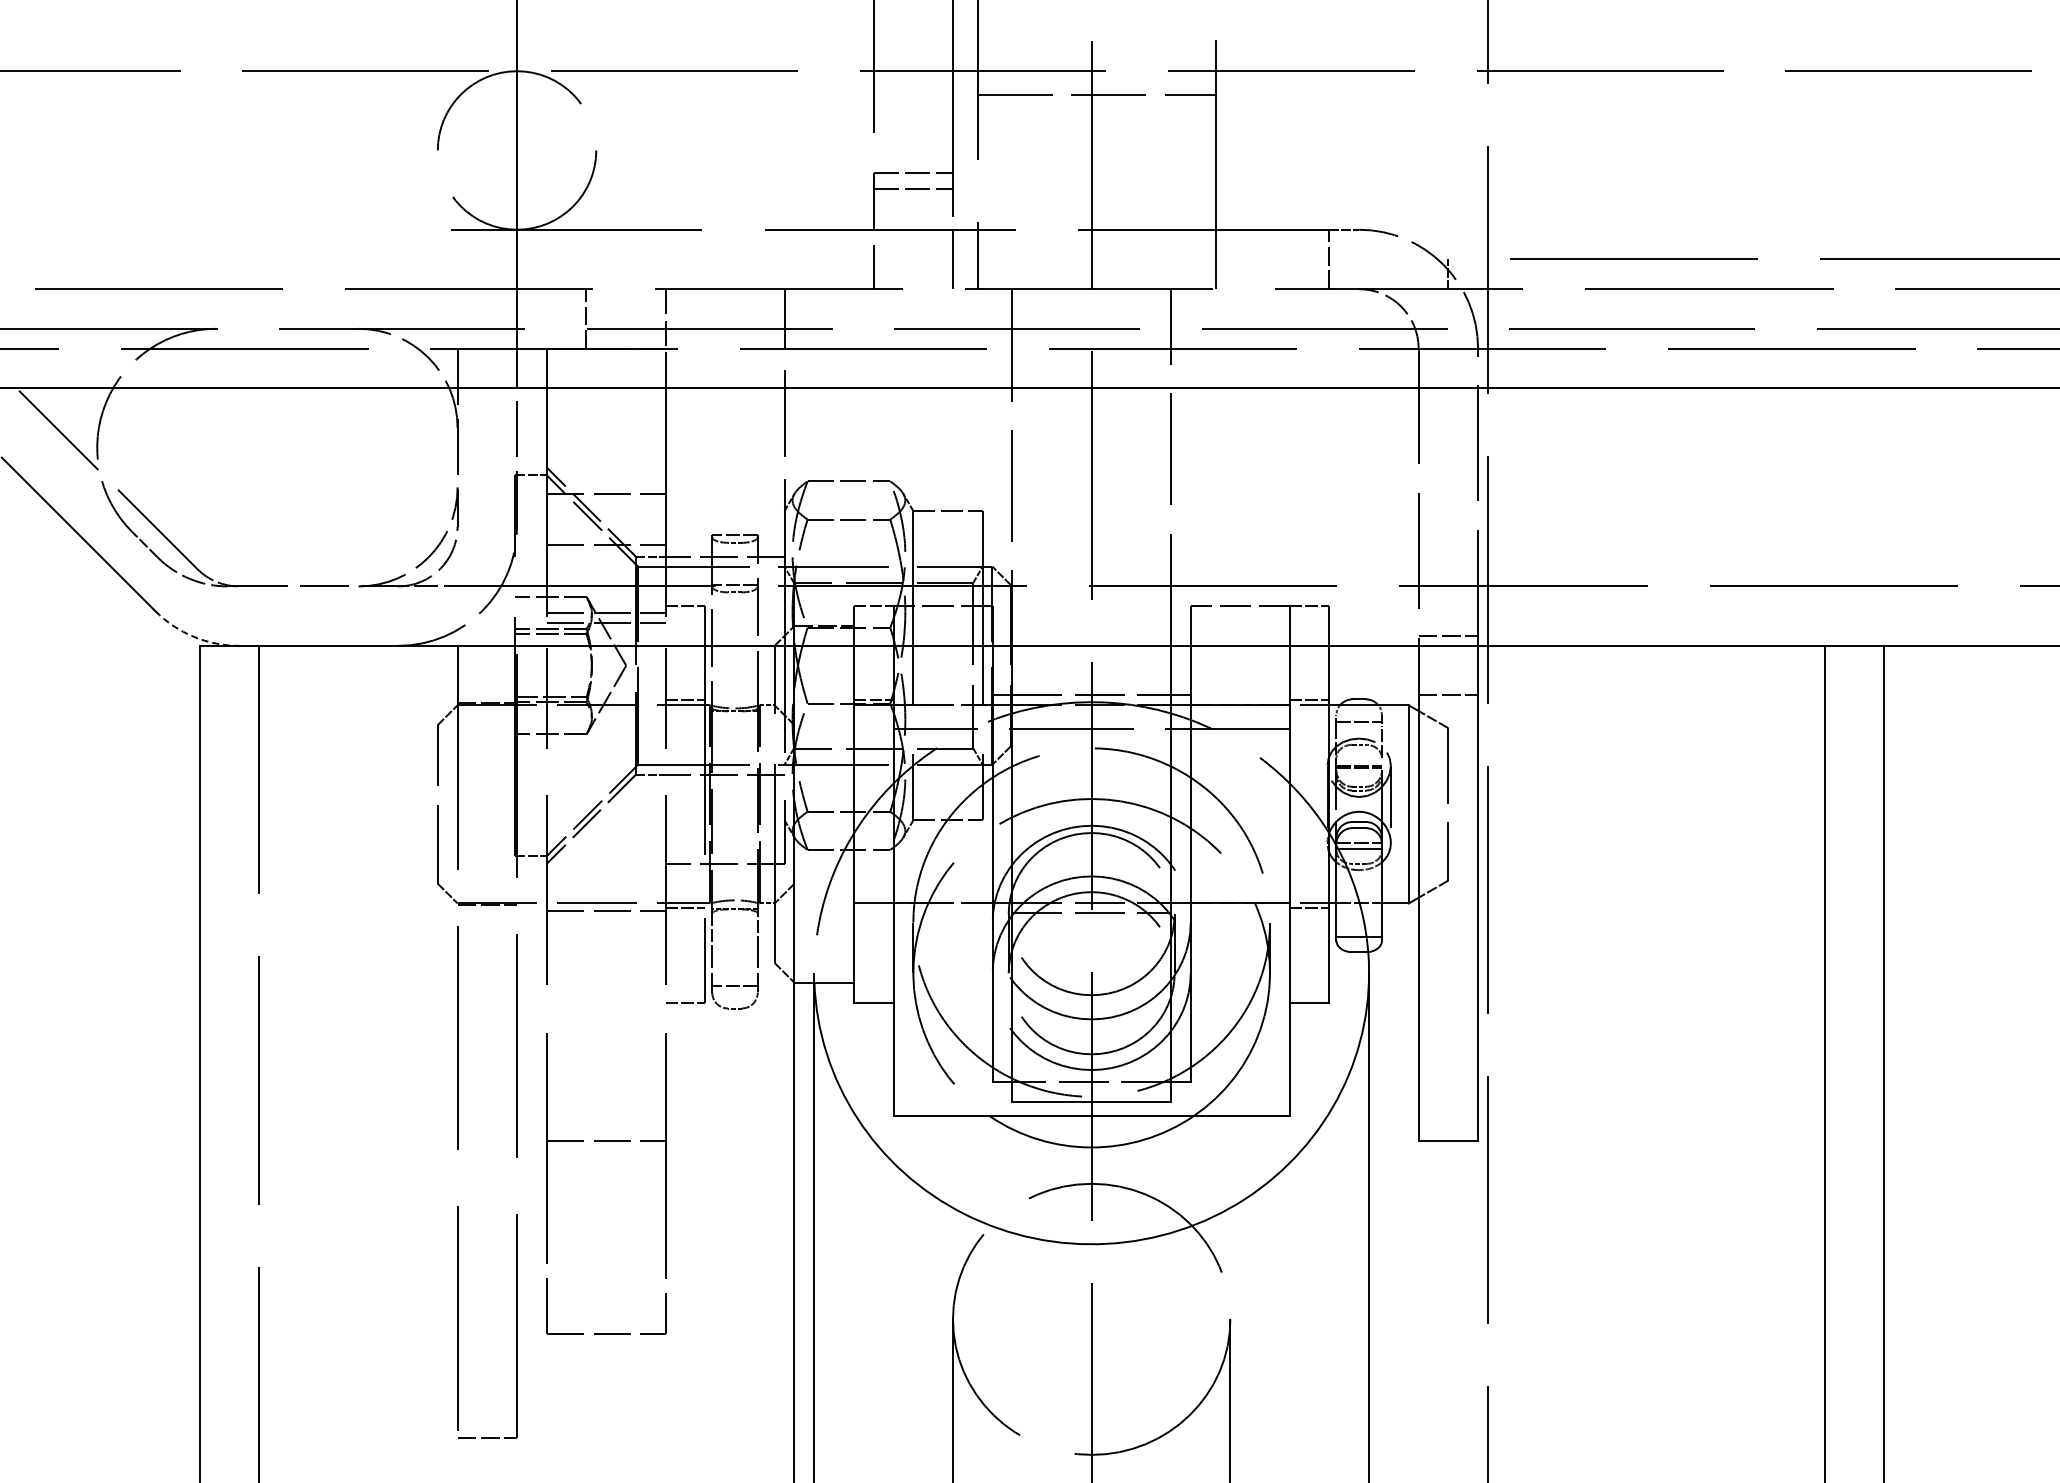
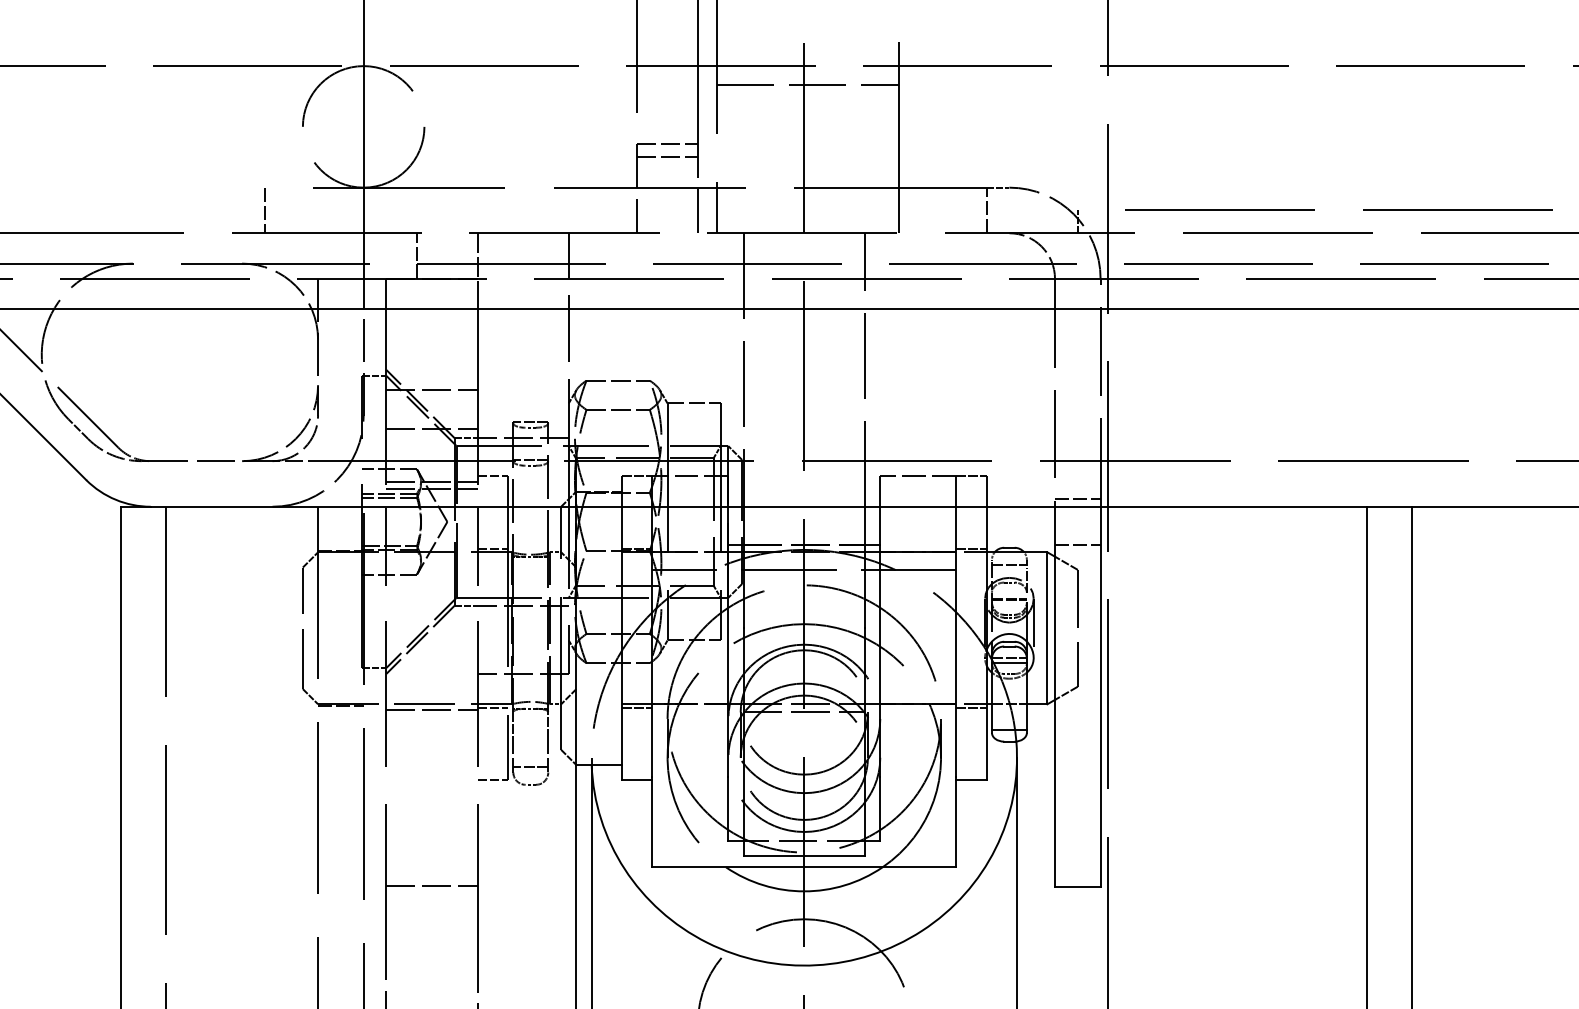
line: (388, 259) -> (265, 210), added
arc: (193, 636) -> (115, 499), dashed -> solid
line: (873, 908) -> (636, 708), added

